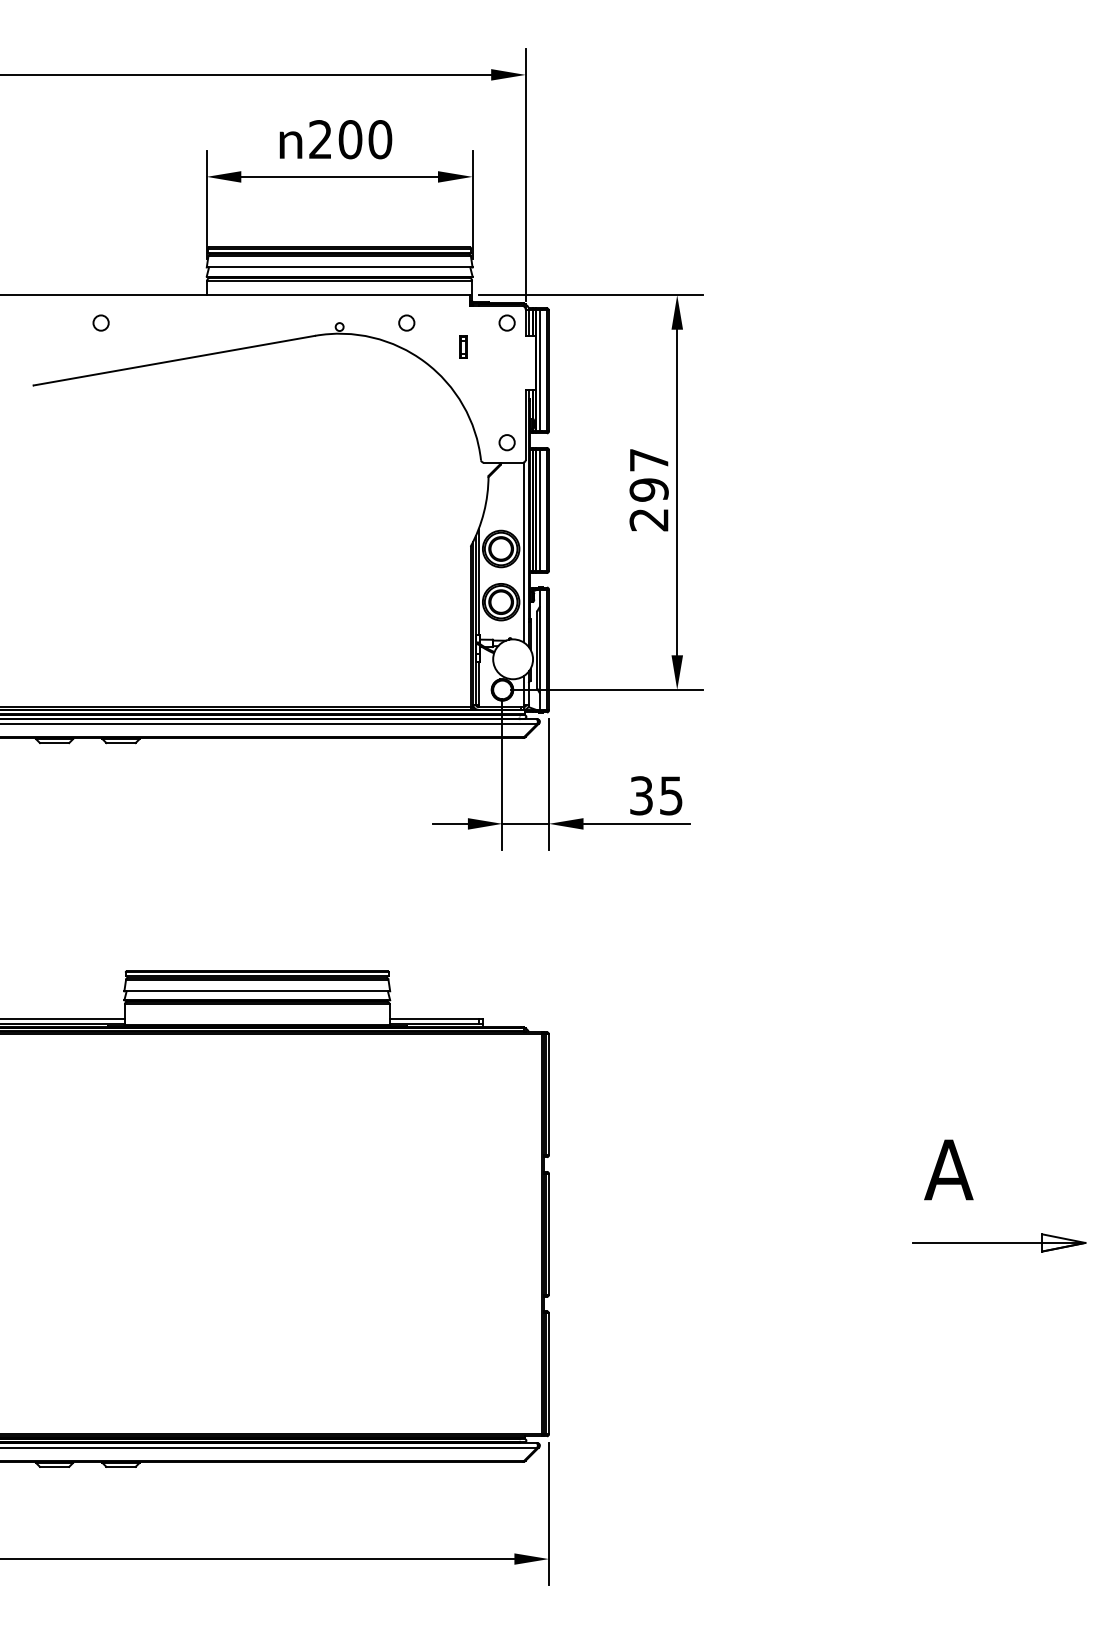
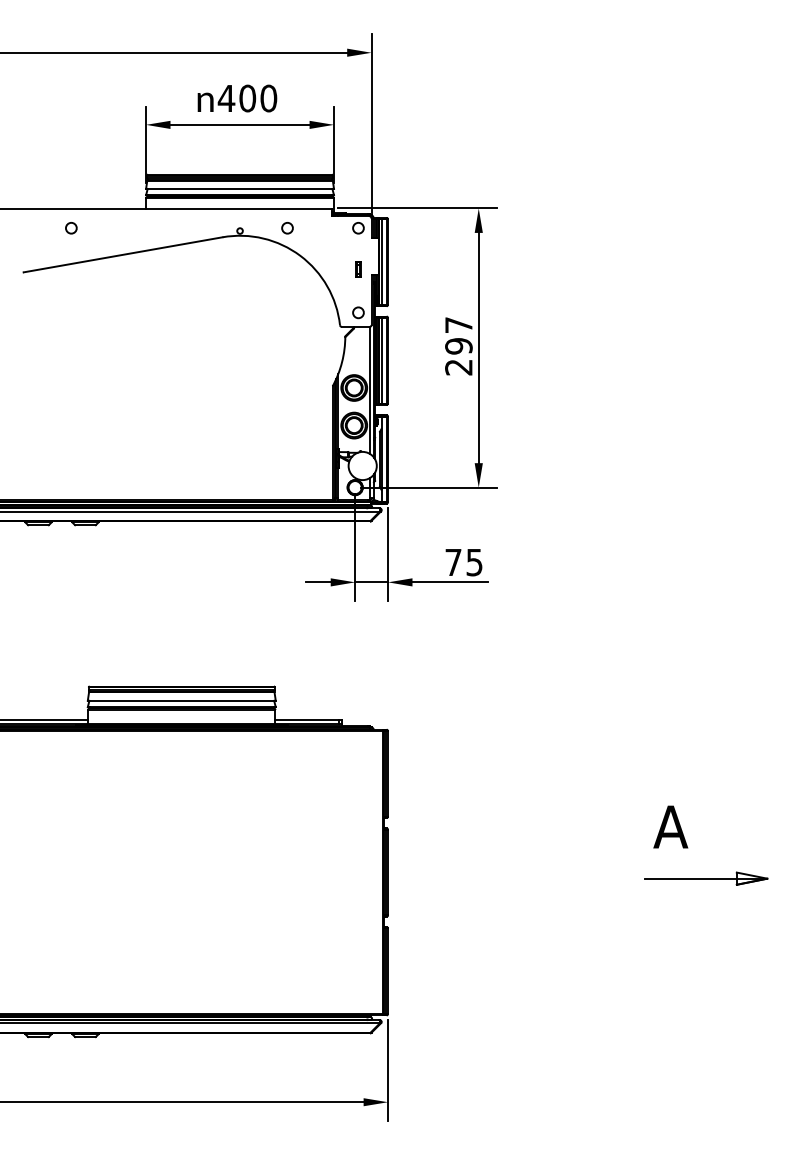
text: (320, 139) -> (226, 98), 200 -> 400
part: (463, 346) -> (358, 268), moved
text: (641, 795) -> (453, 562), 35 -> 75

